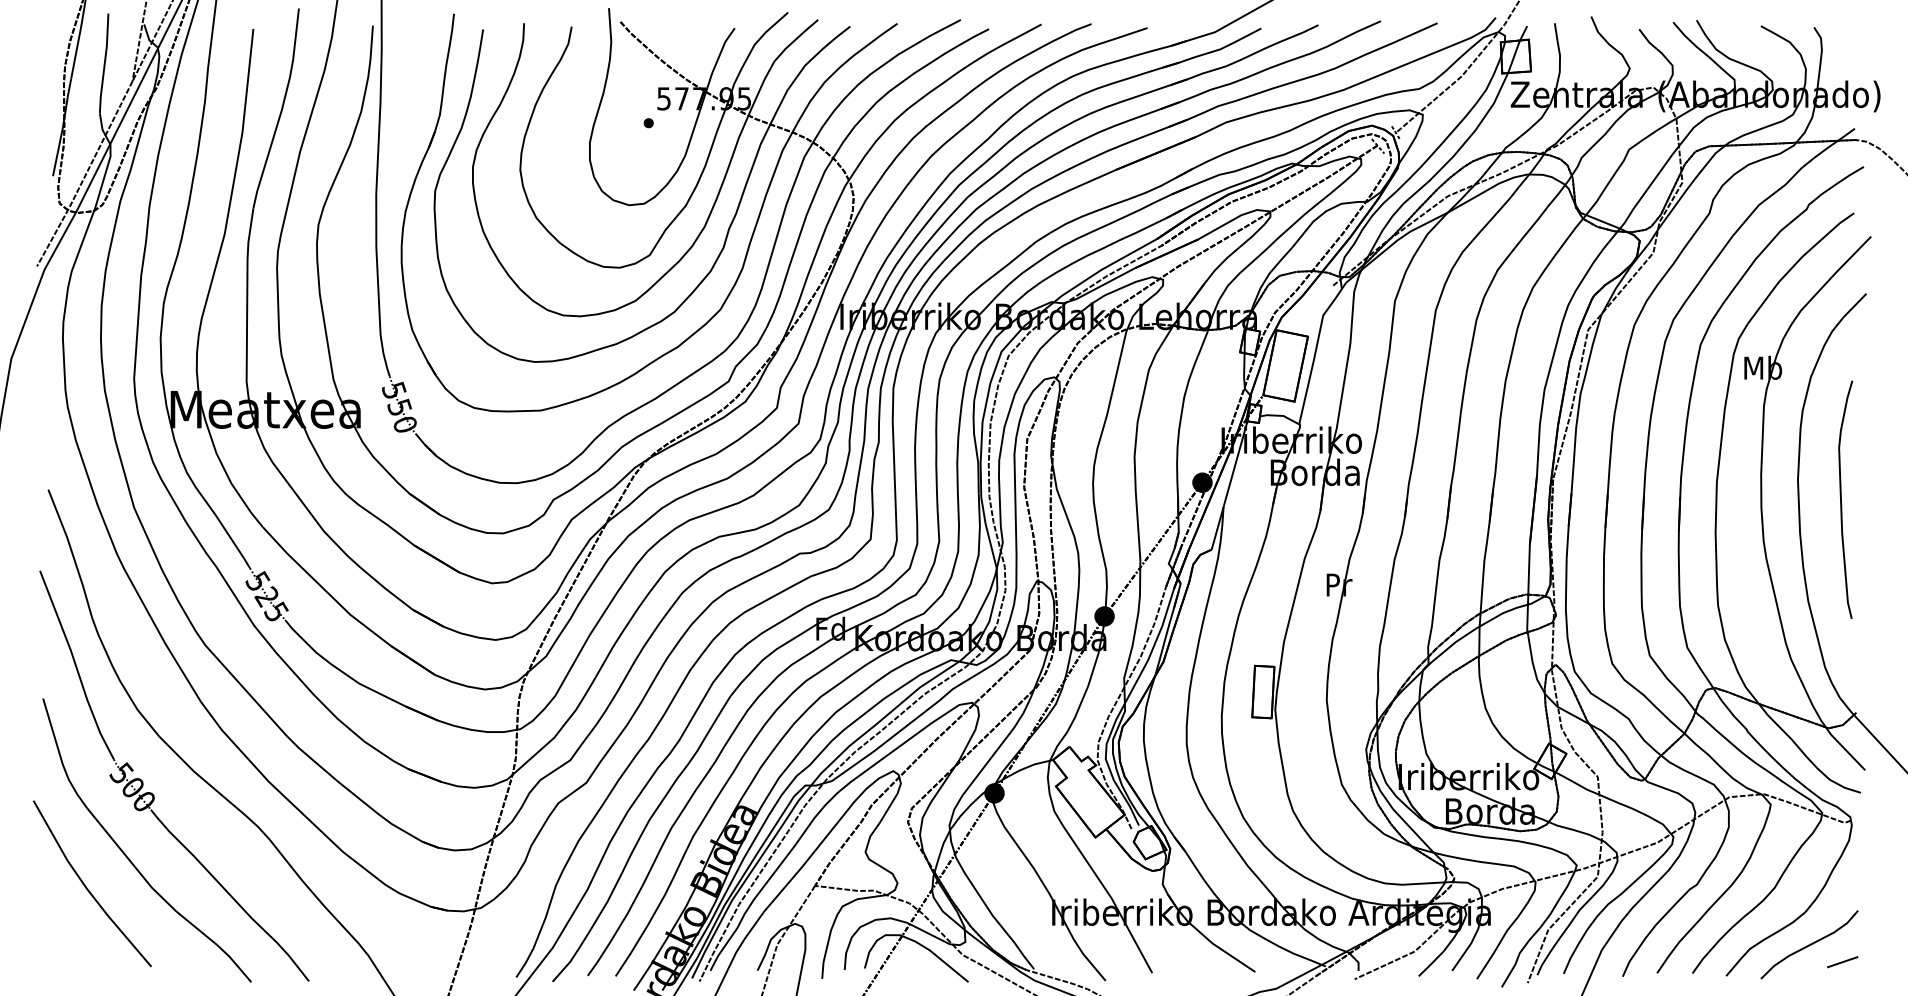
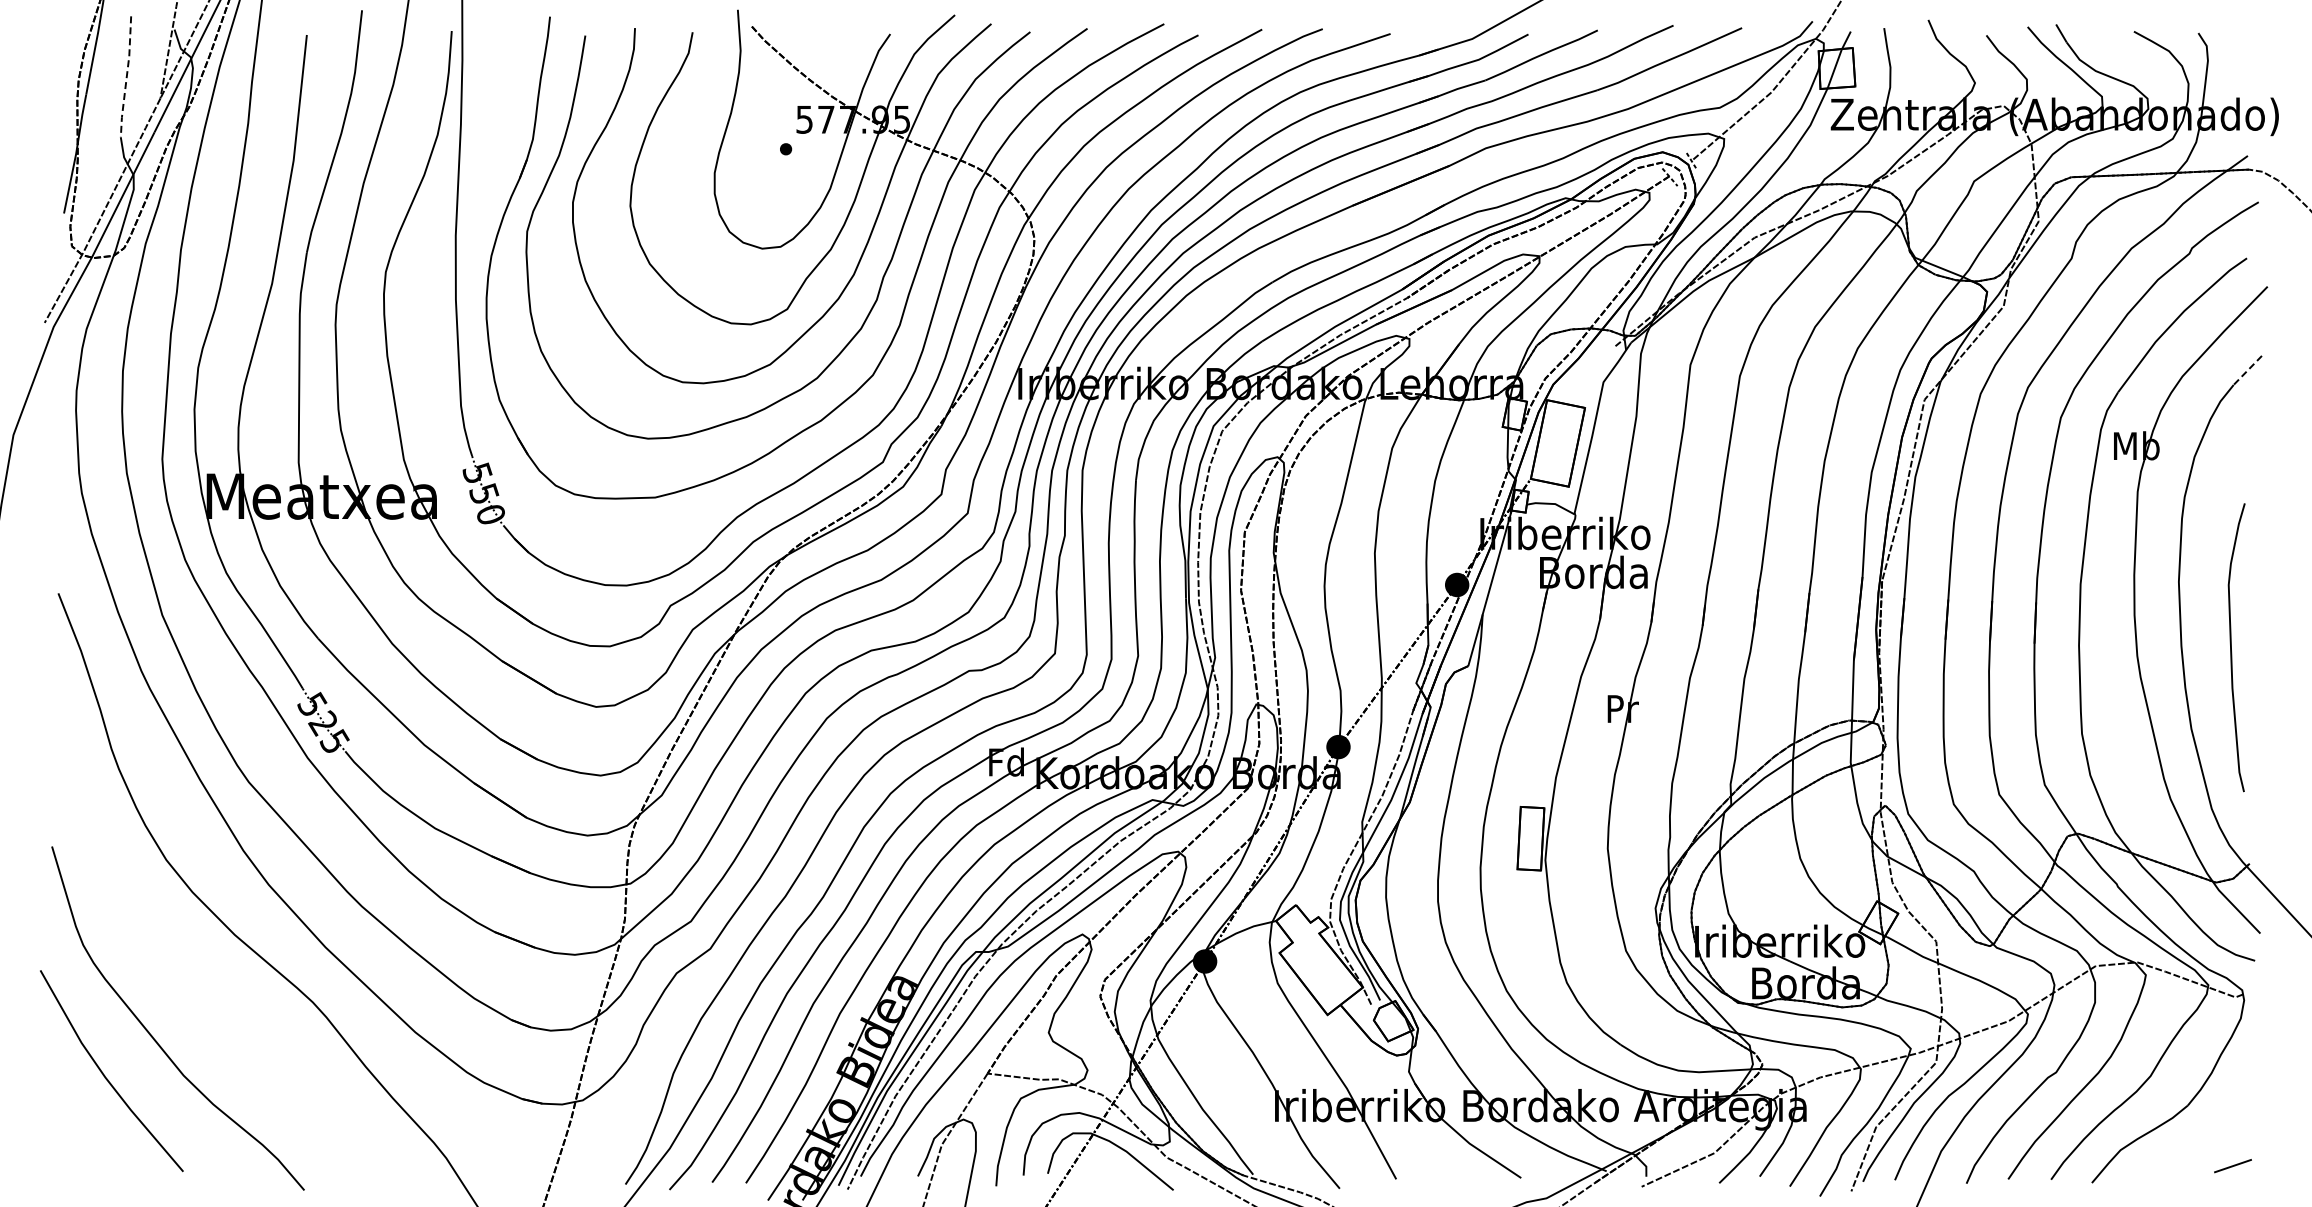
line: (104, 63) -> (126, 77), solid -> dashed
line: (1854, 305) -> (2247, 370), solid -> dashed
curve: (1841, 499) -> (2231, 647), moved
part: (154, 795) -> (186, 963), removed
curve: (1809, 944) -> (2192, 1144), removed

